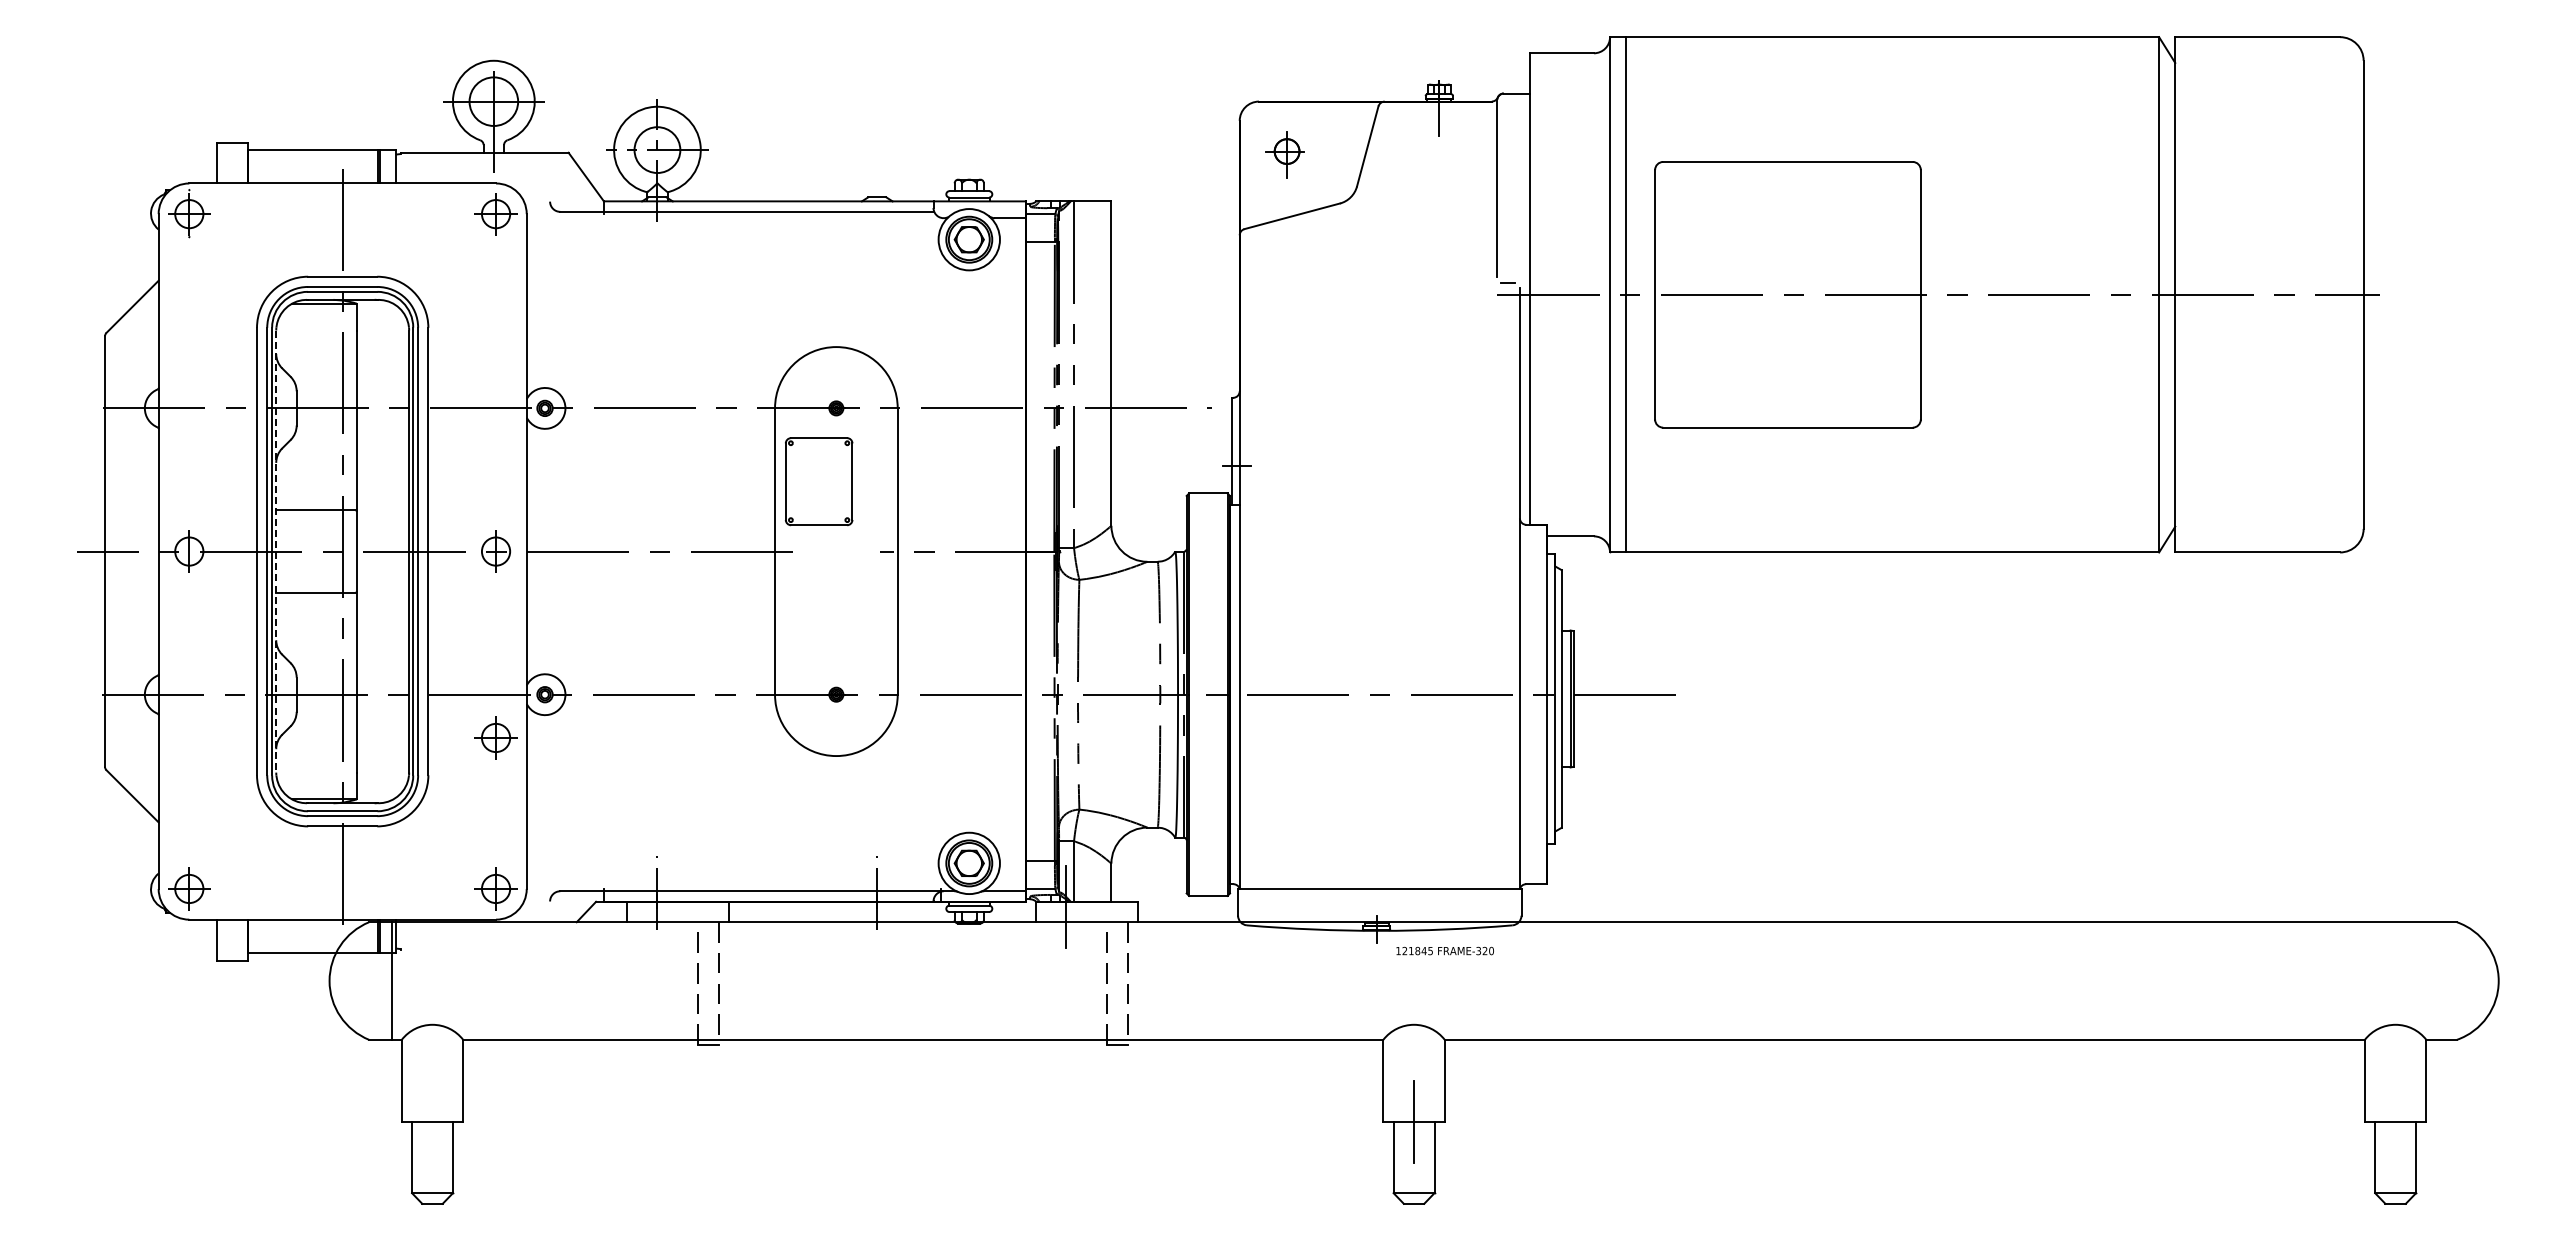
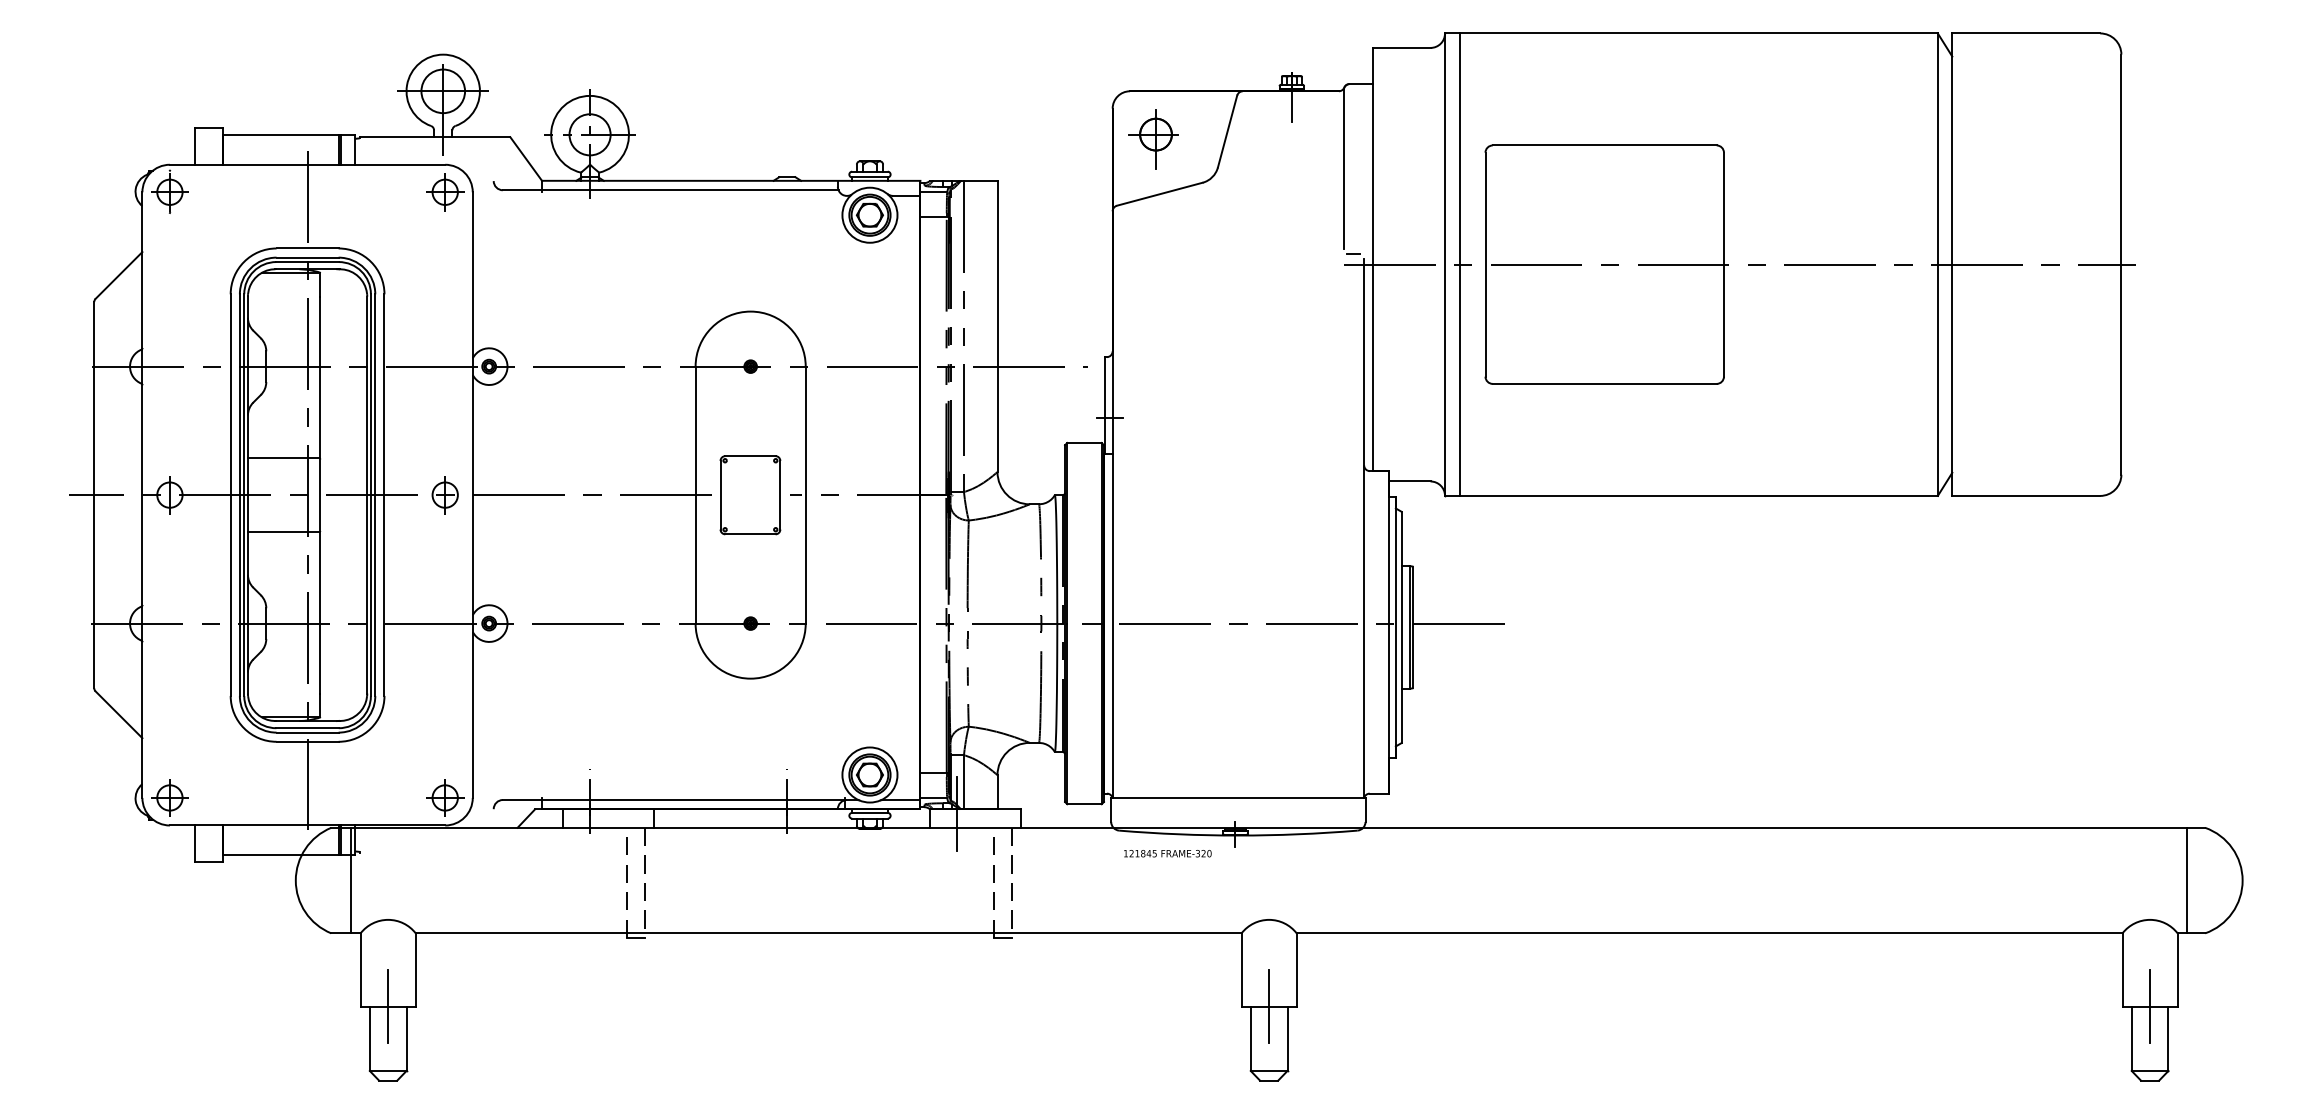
part: (1284, 155) -> (1152, 139), size x1.43
part: (819, 481) -> (750, 495), moved
line: (276, 552) -> (248, 495), dashed -> solid
part: (495, 737) -> (444, 662), removed
text: (1444, 950) -> (1167, 853), moved
line: (2436, 980) -> (2186, 880), added
line: (432, 1121) -> (388, 1006), added
line: (2395, 1121) -> (2149, 1006), added

